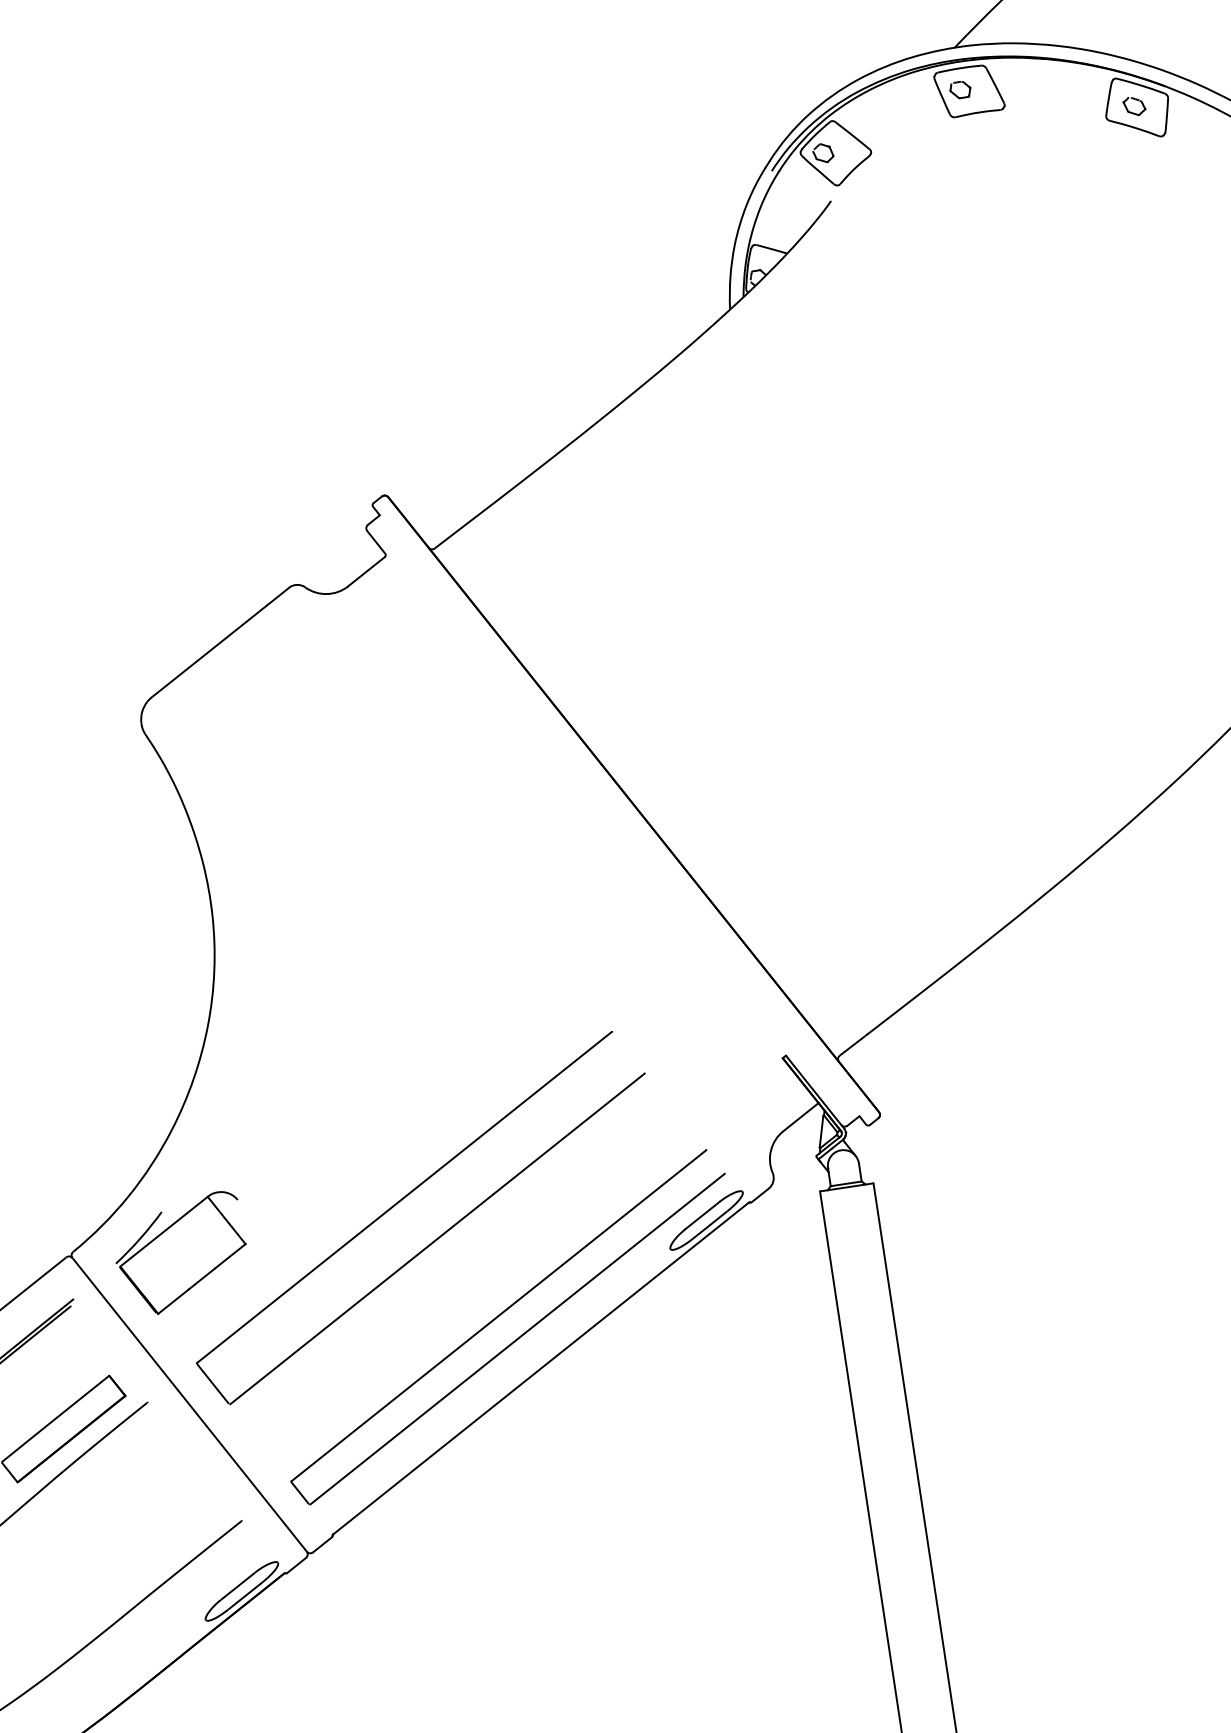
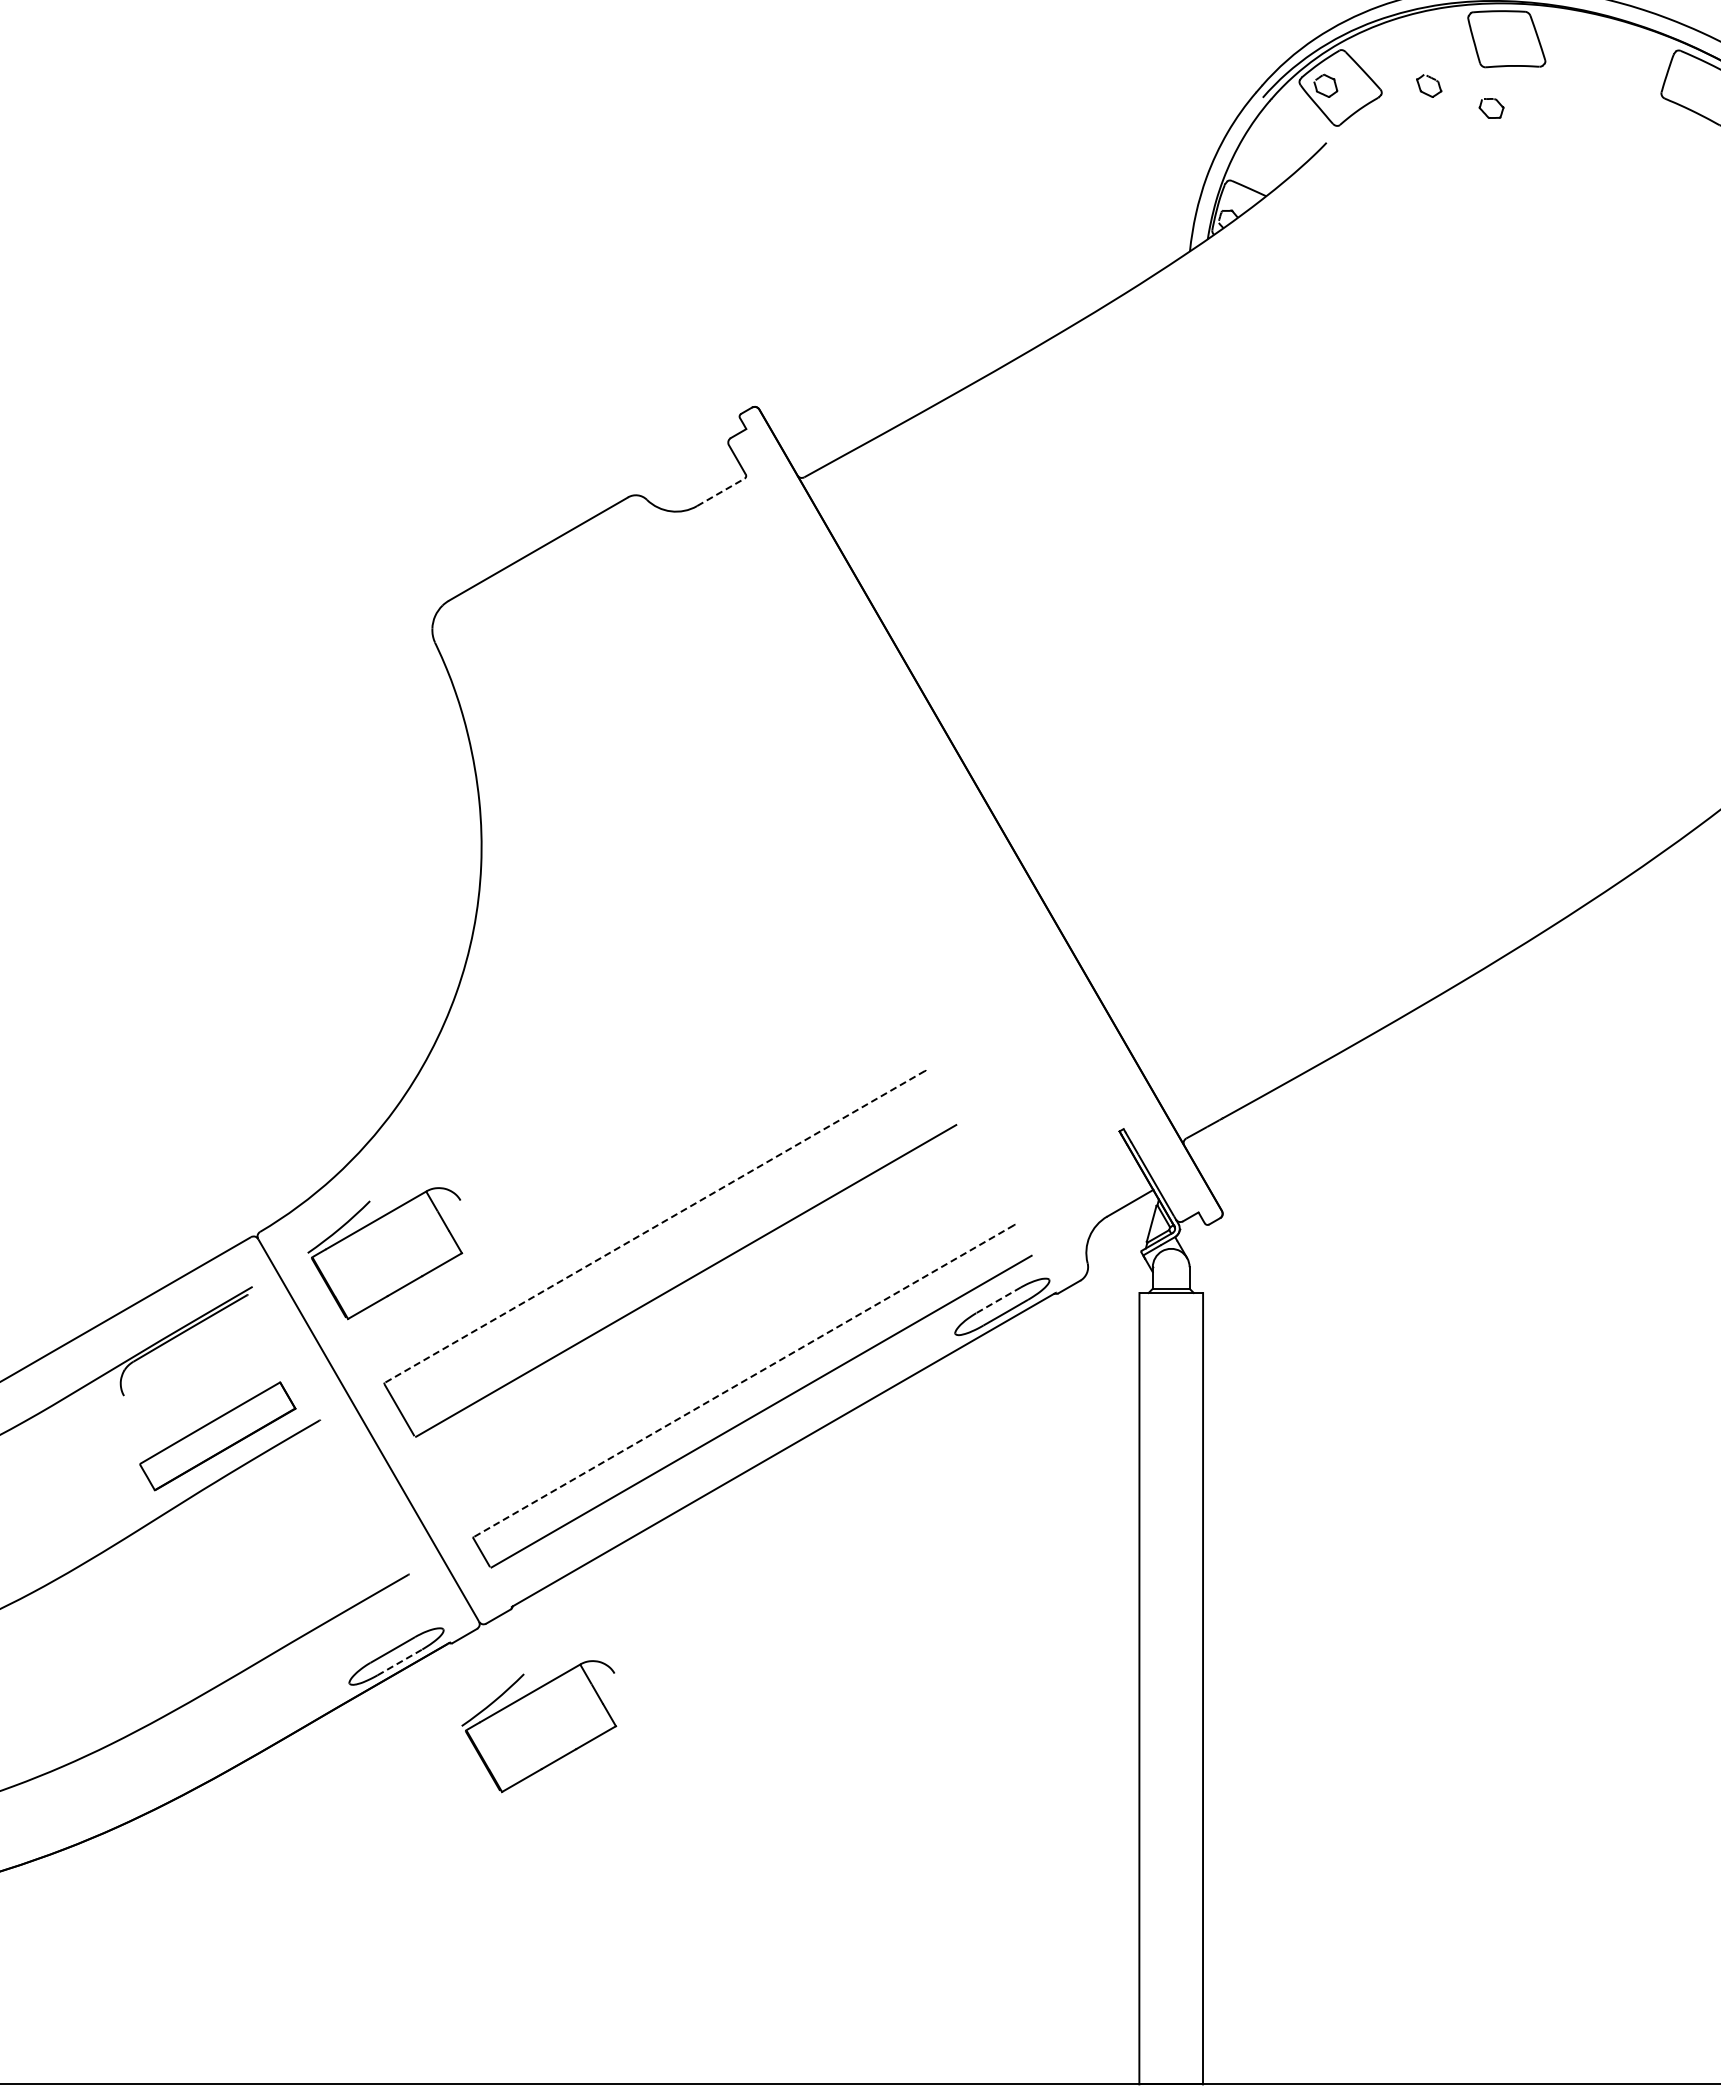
part: (956, 94) -> (1486, 113), moved
part: (1136, 100) -> (1432, 79), moved
line: (367, 571) -> (721, 492), solid -> dashed
line: (404, 1197) -> (654, 1226), solid -> dashed
line: (702, 1215) -> (998, 1300), solid -> dashed
line: (498, 1316) -> (743, 1381), solid -> dashed
line: (245, 1596) -> (399, 1662), solid -> dashed
part: (370, 1632) -> (539, 1726), added

